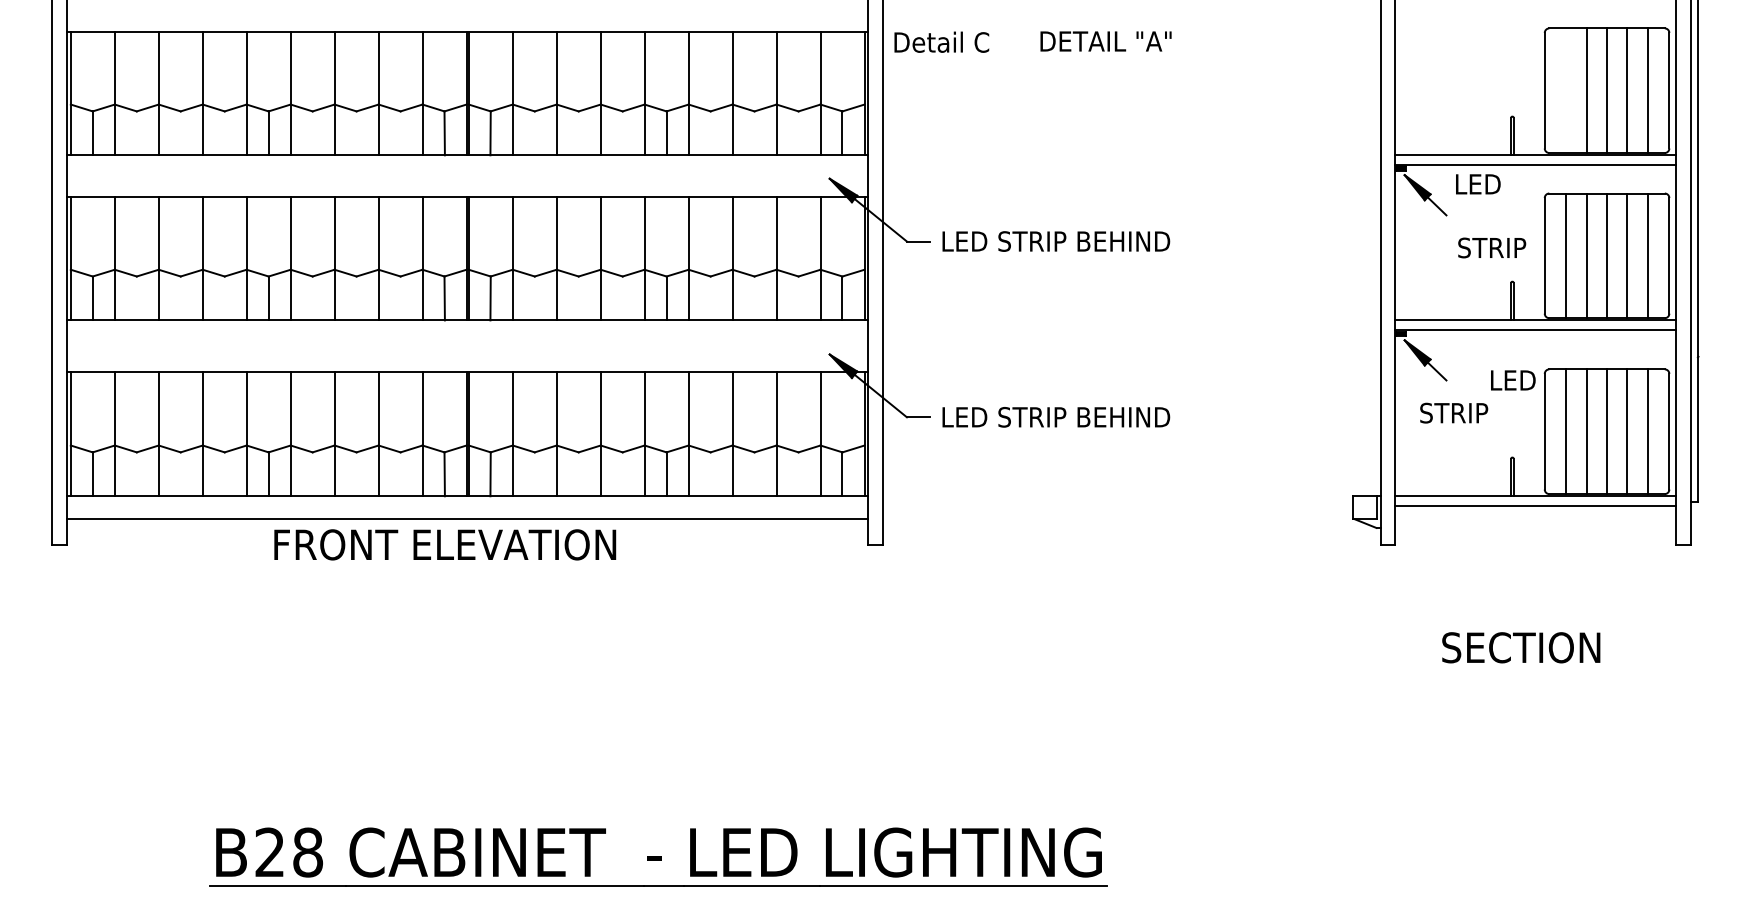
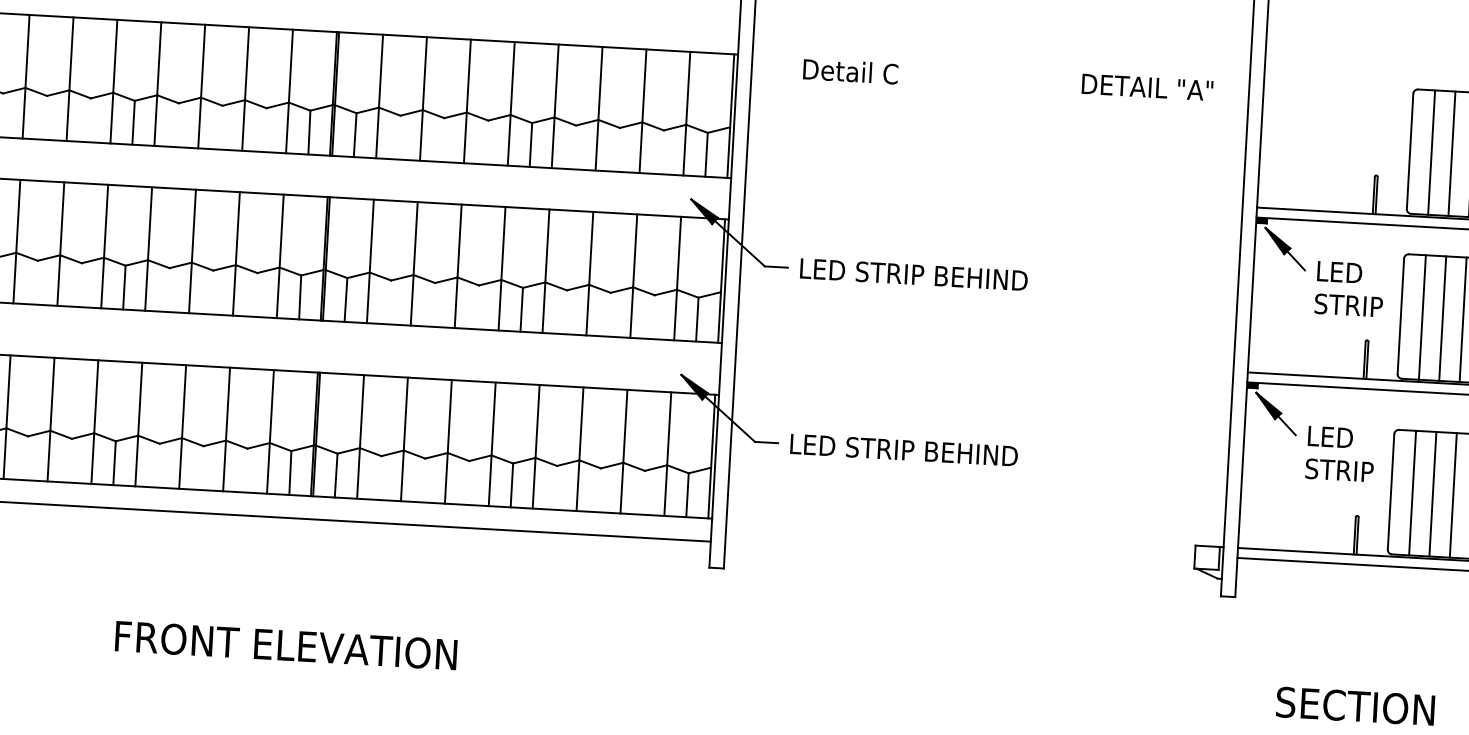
text: (941, 41) -> (850, 70), moved
text: (1105, 41) -> (1147, 87), moved
line: (1566, 90) -> (1431, 152), added
text: (1478, 184) -> (1339, 272), moved
text: (1513, 380) -> (1330, 437), moved
text: (1454, 412) -> (1339, 469), moved
text: (445, 544) -> (286, 645), moved

